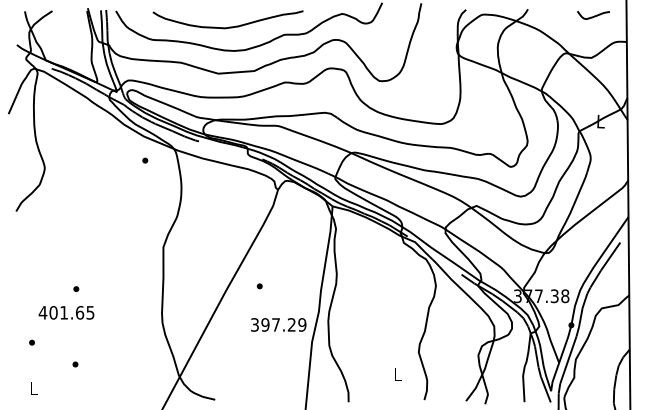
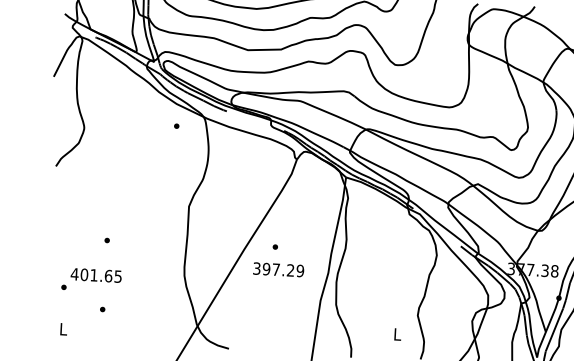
text: (66, 312) -> (96, 275), moved
text: (278, 324) -> (278, 269), moved

